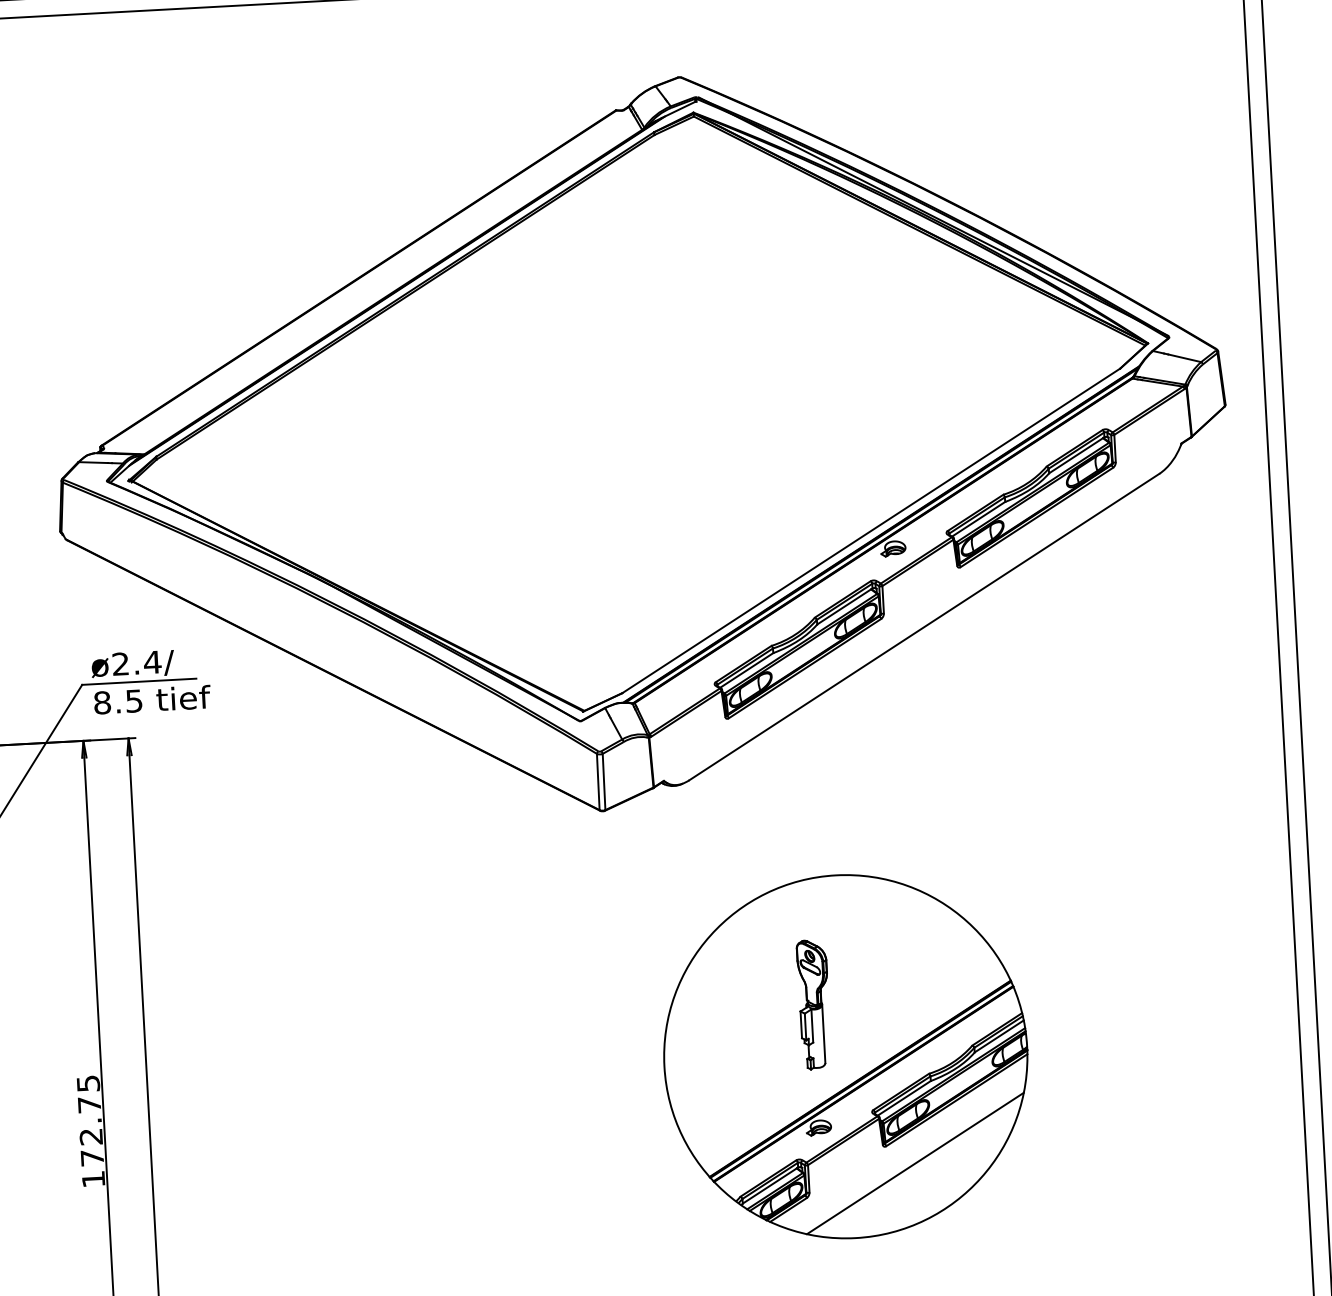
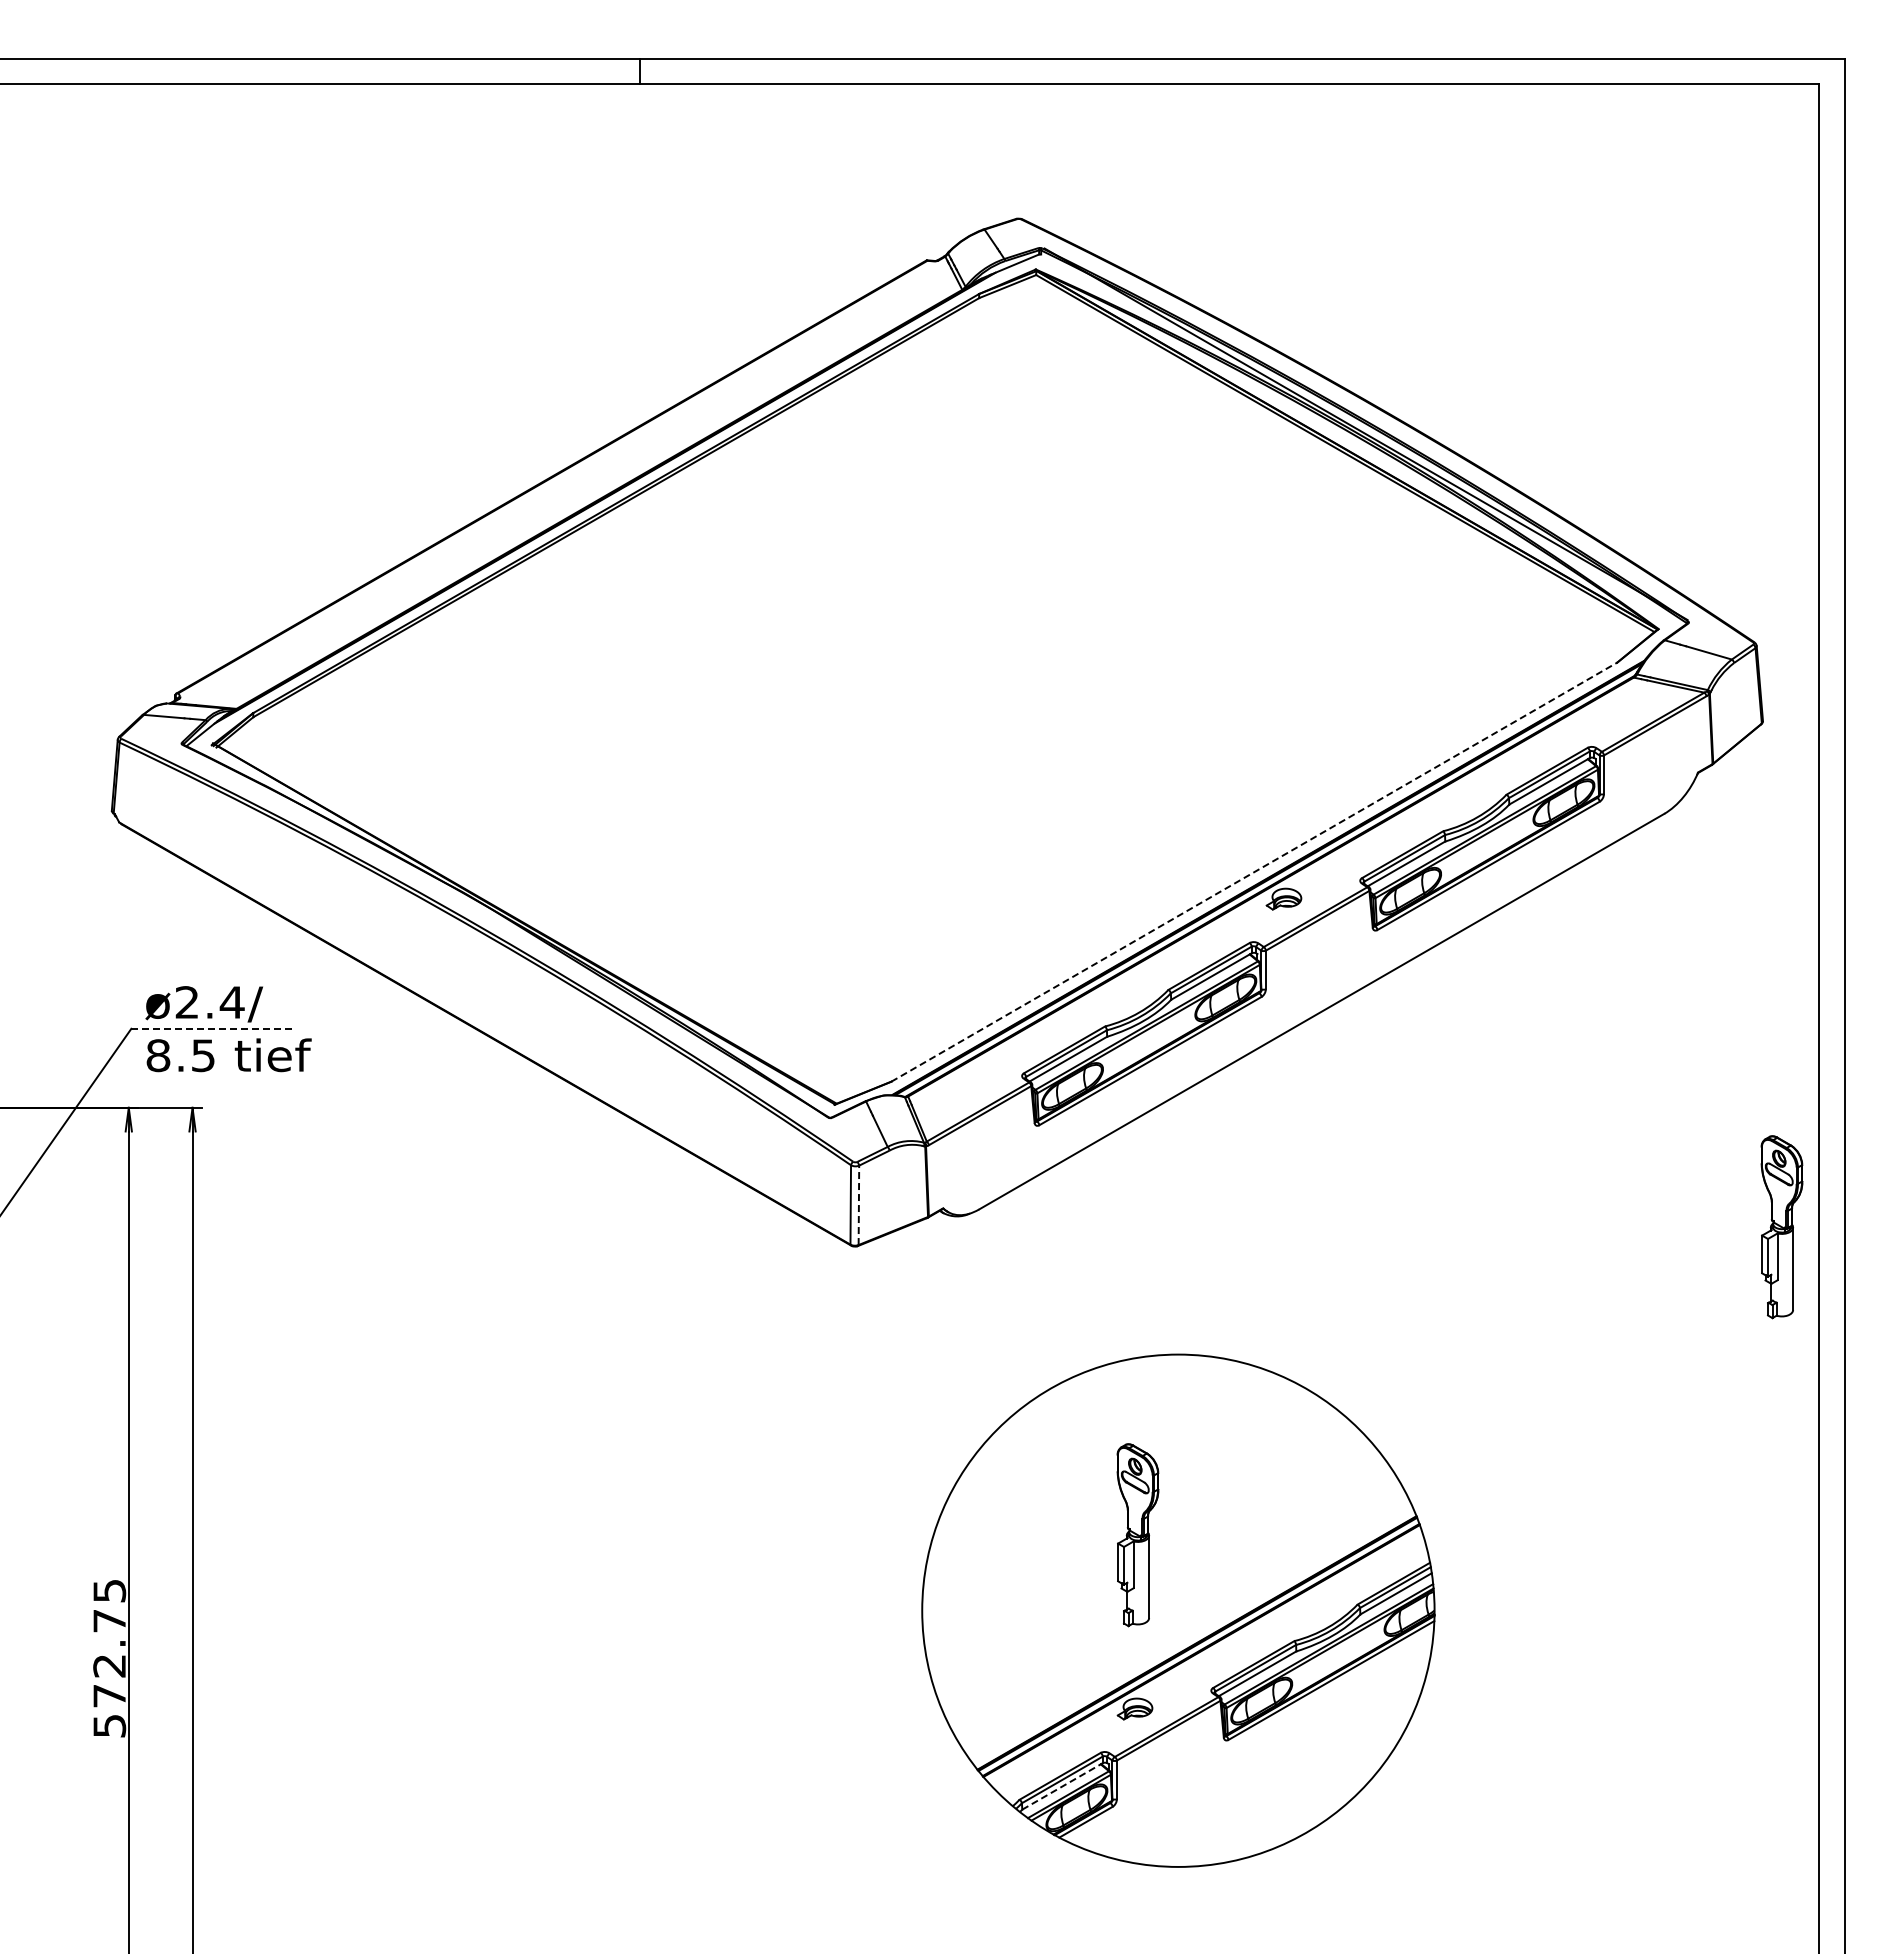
line: (871, 530) -> (1254, 871), solid -> dashed
line: (138, 681) -> (211, 1028), solid -> dashed
part: (1258, 762) -> (1781, 1227), added
line: (603, 782) -> (858, 1205), solid -> dashed
line: (915, 1163) -> (1268, 1766), removed
text: (93, 1179) -> (109, 1726), 172.75 -> 572.75
line: (770, 1185) -> (1062, 1786), solid -> dashed

